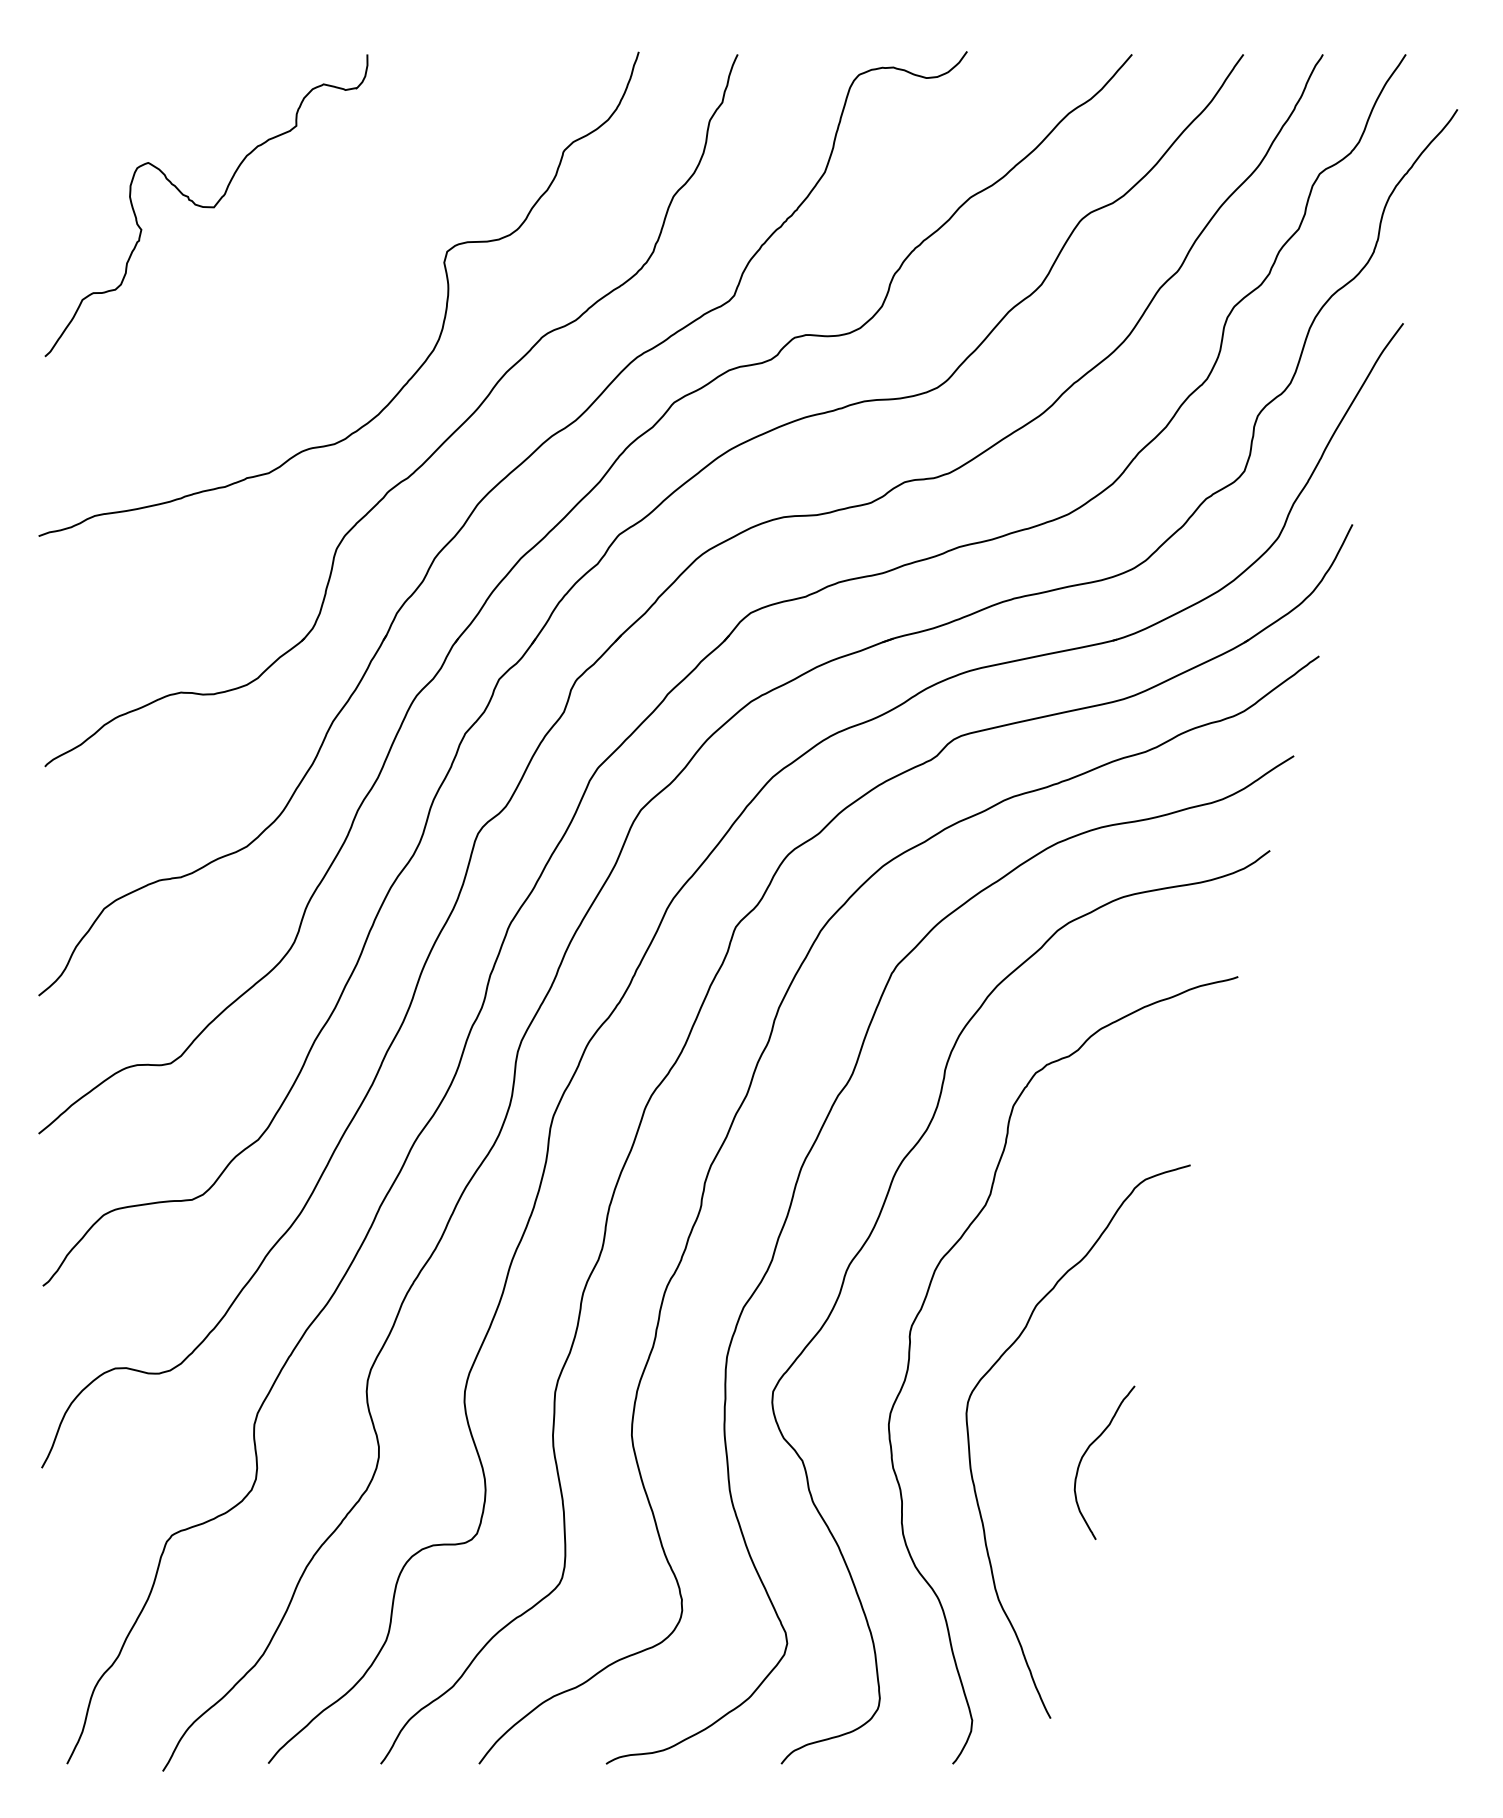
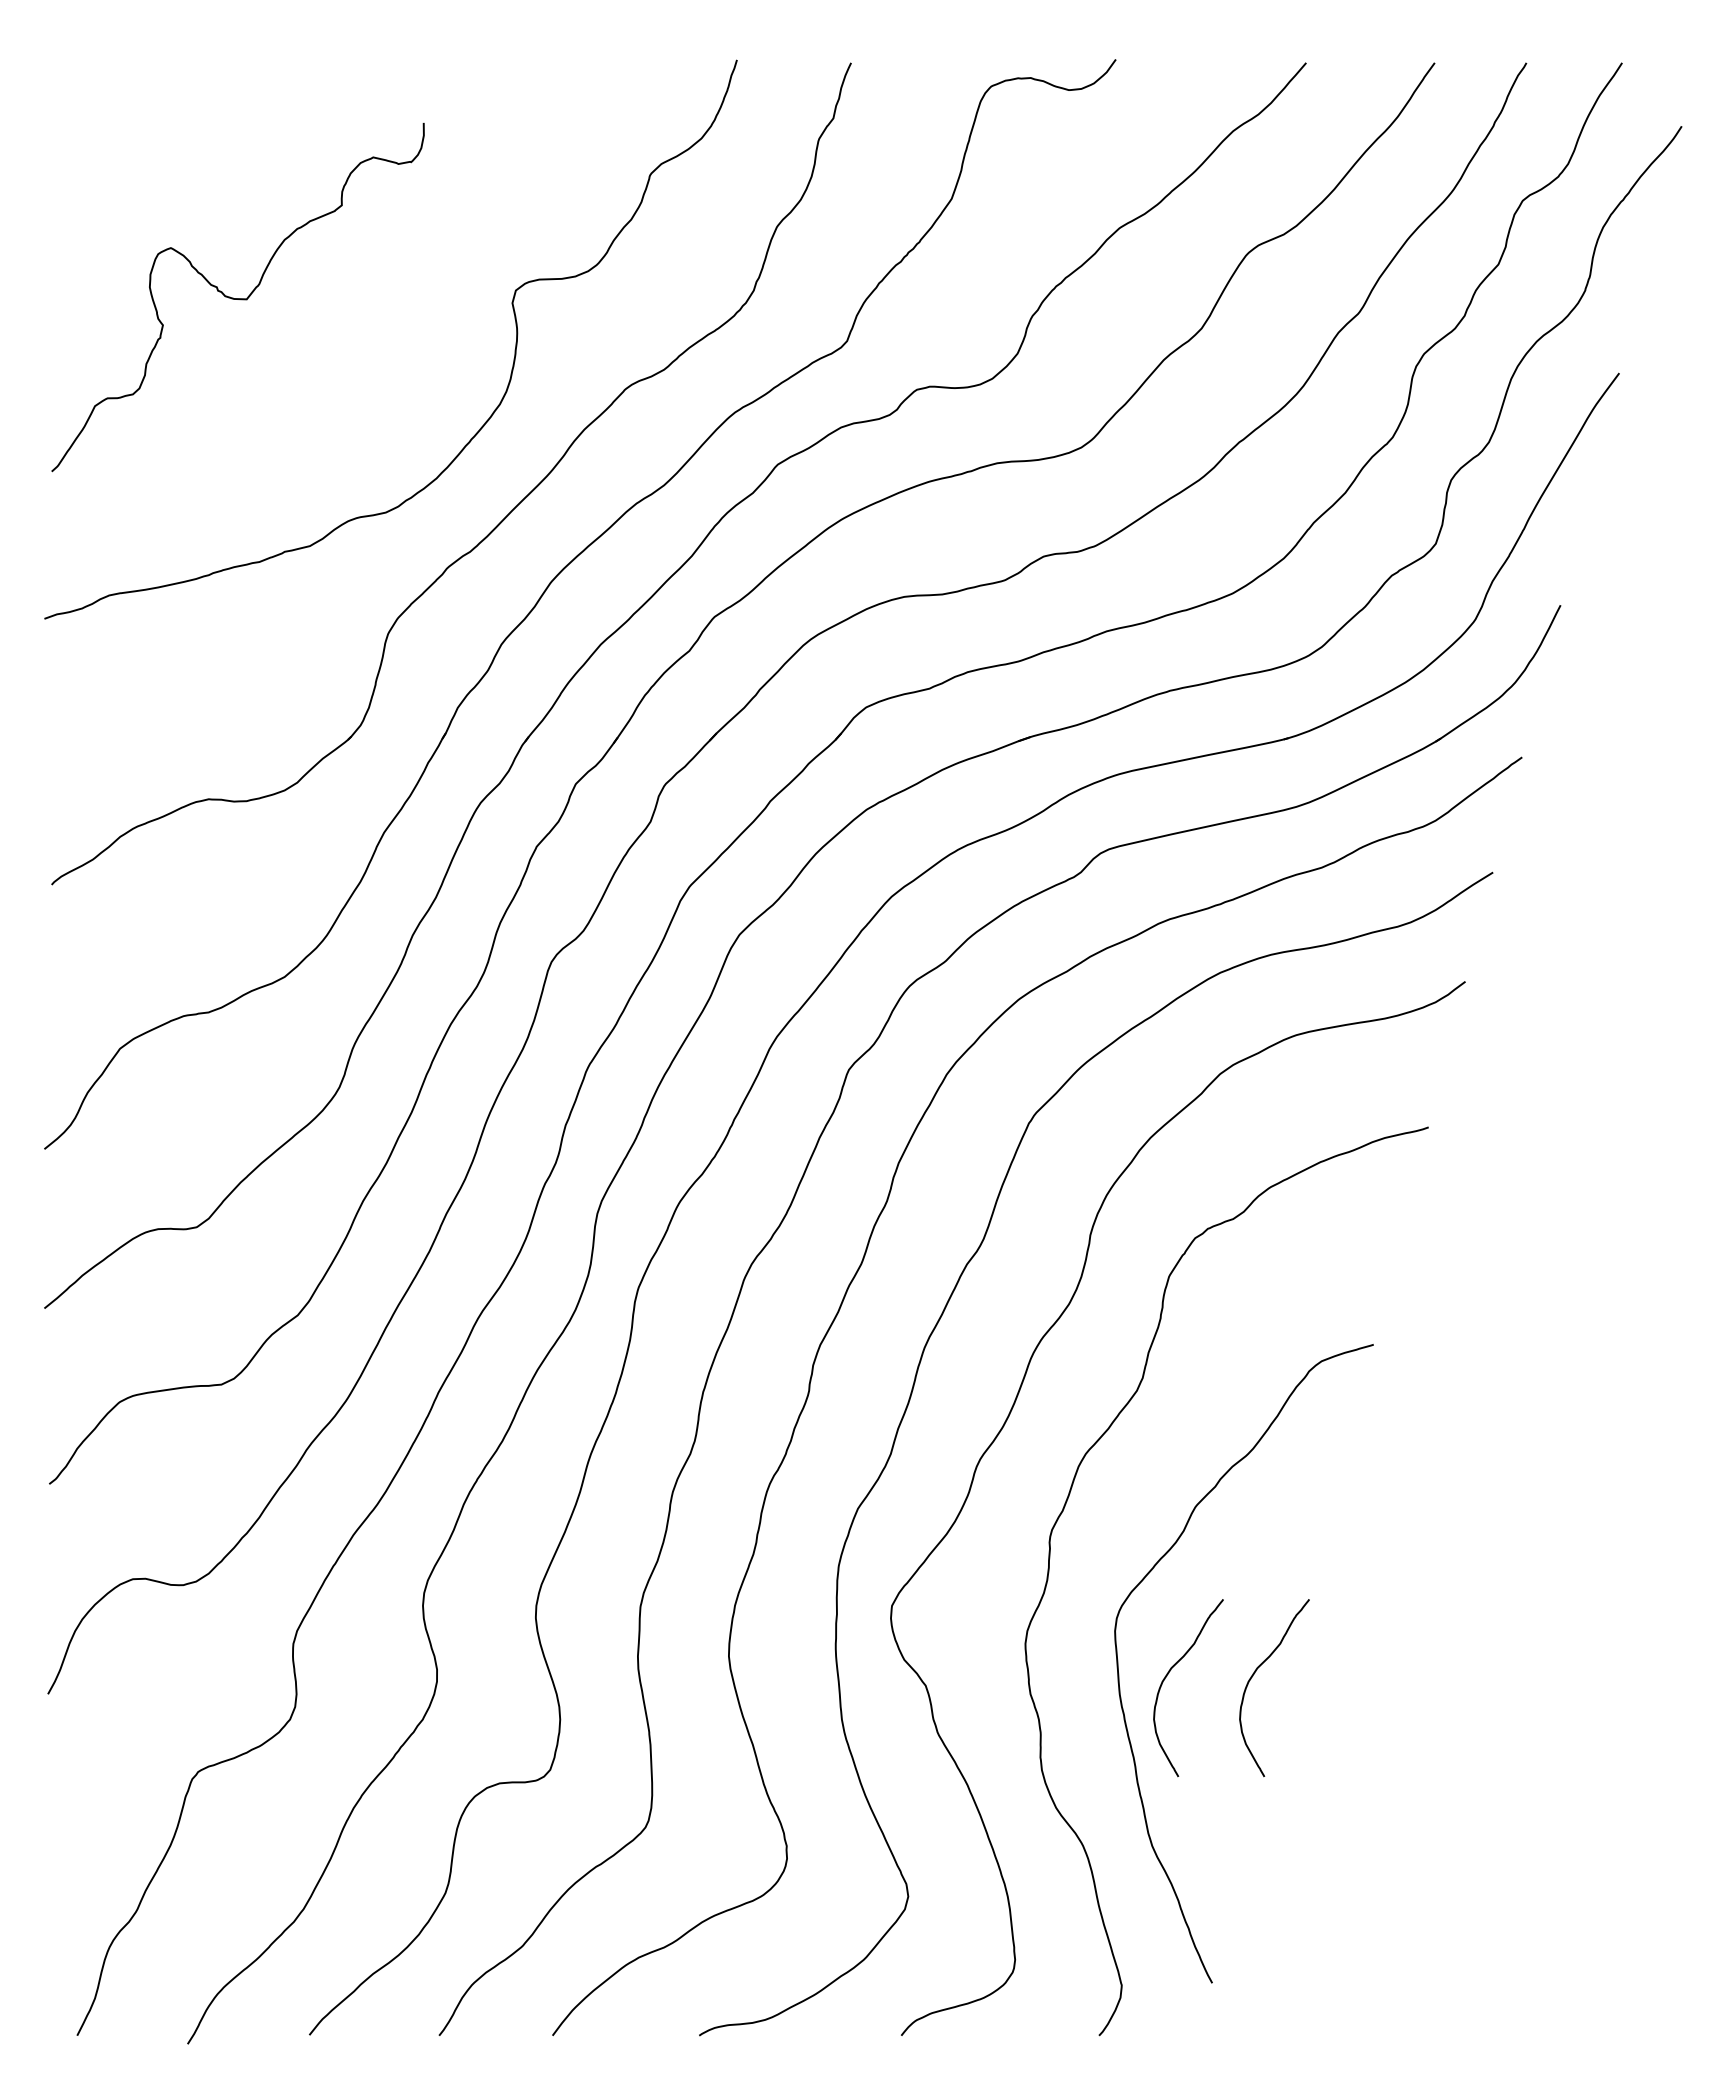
curve: (205, 206) -> (237, 298), moved
curve: (1011, 1452) -> (1167, 1676), added

